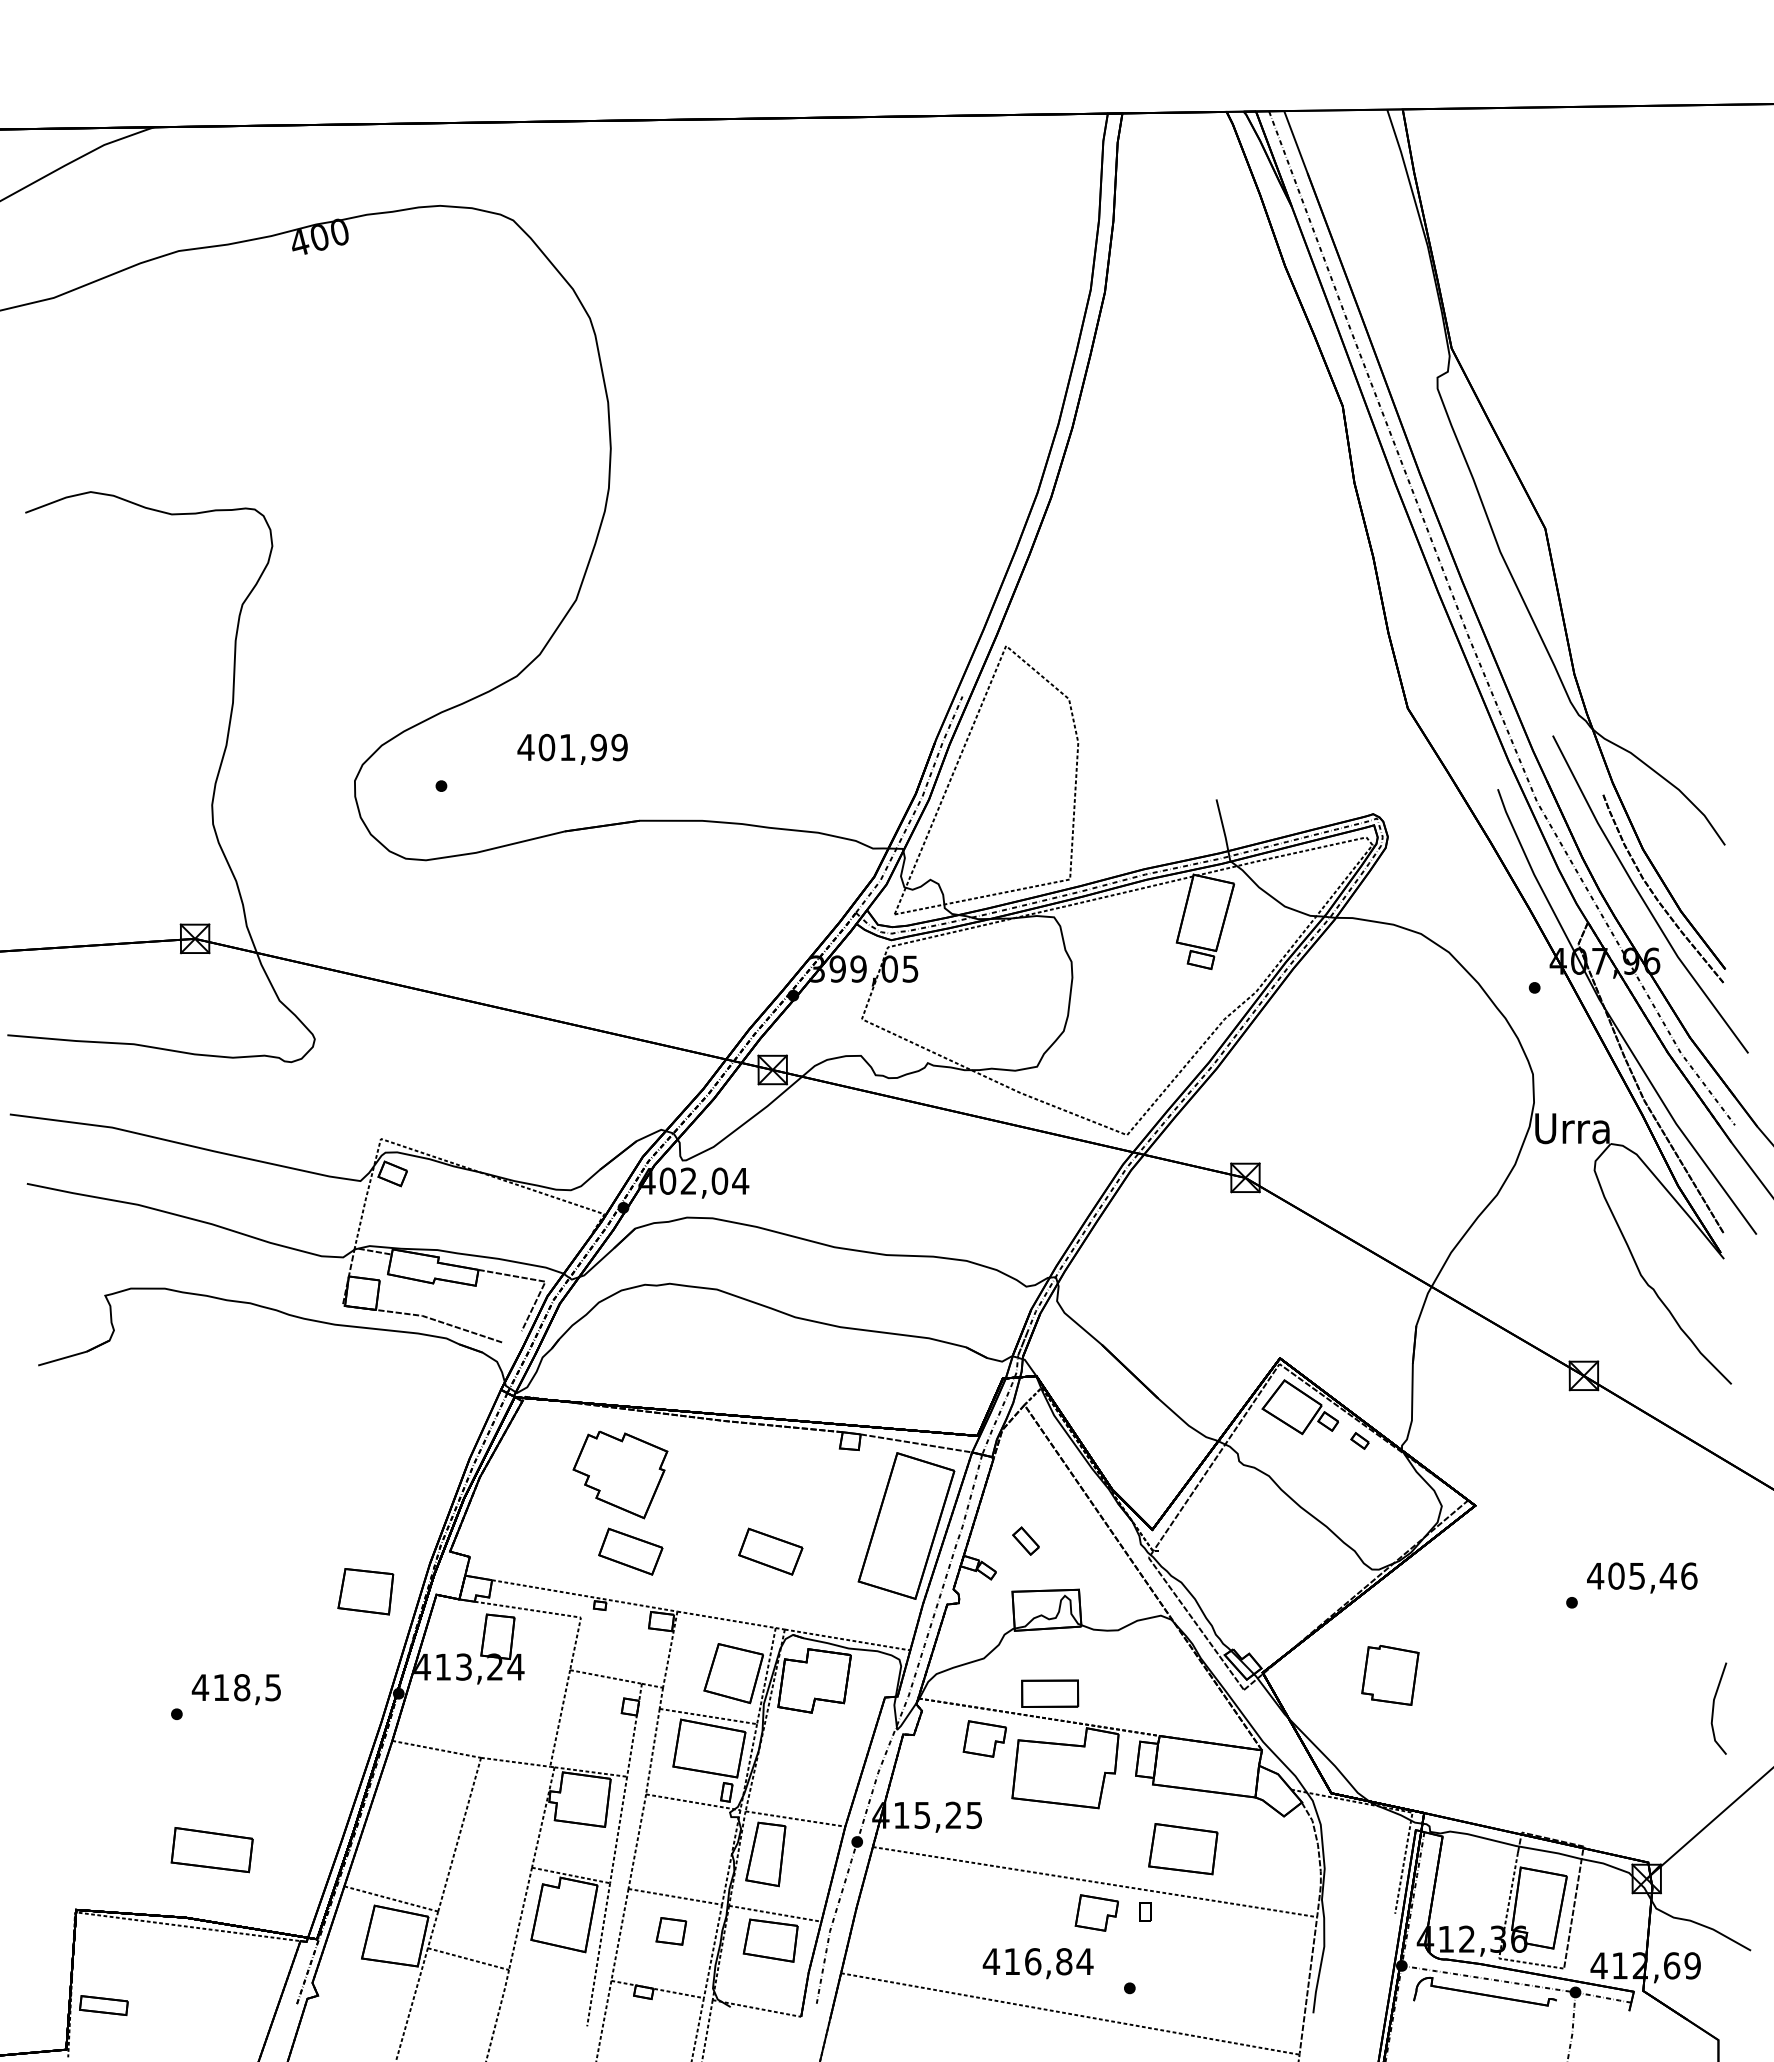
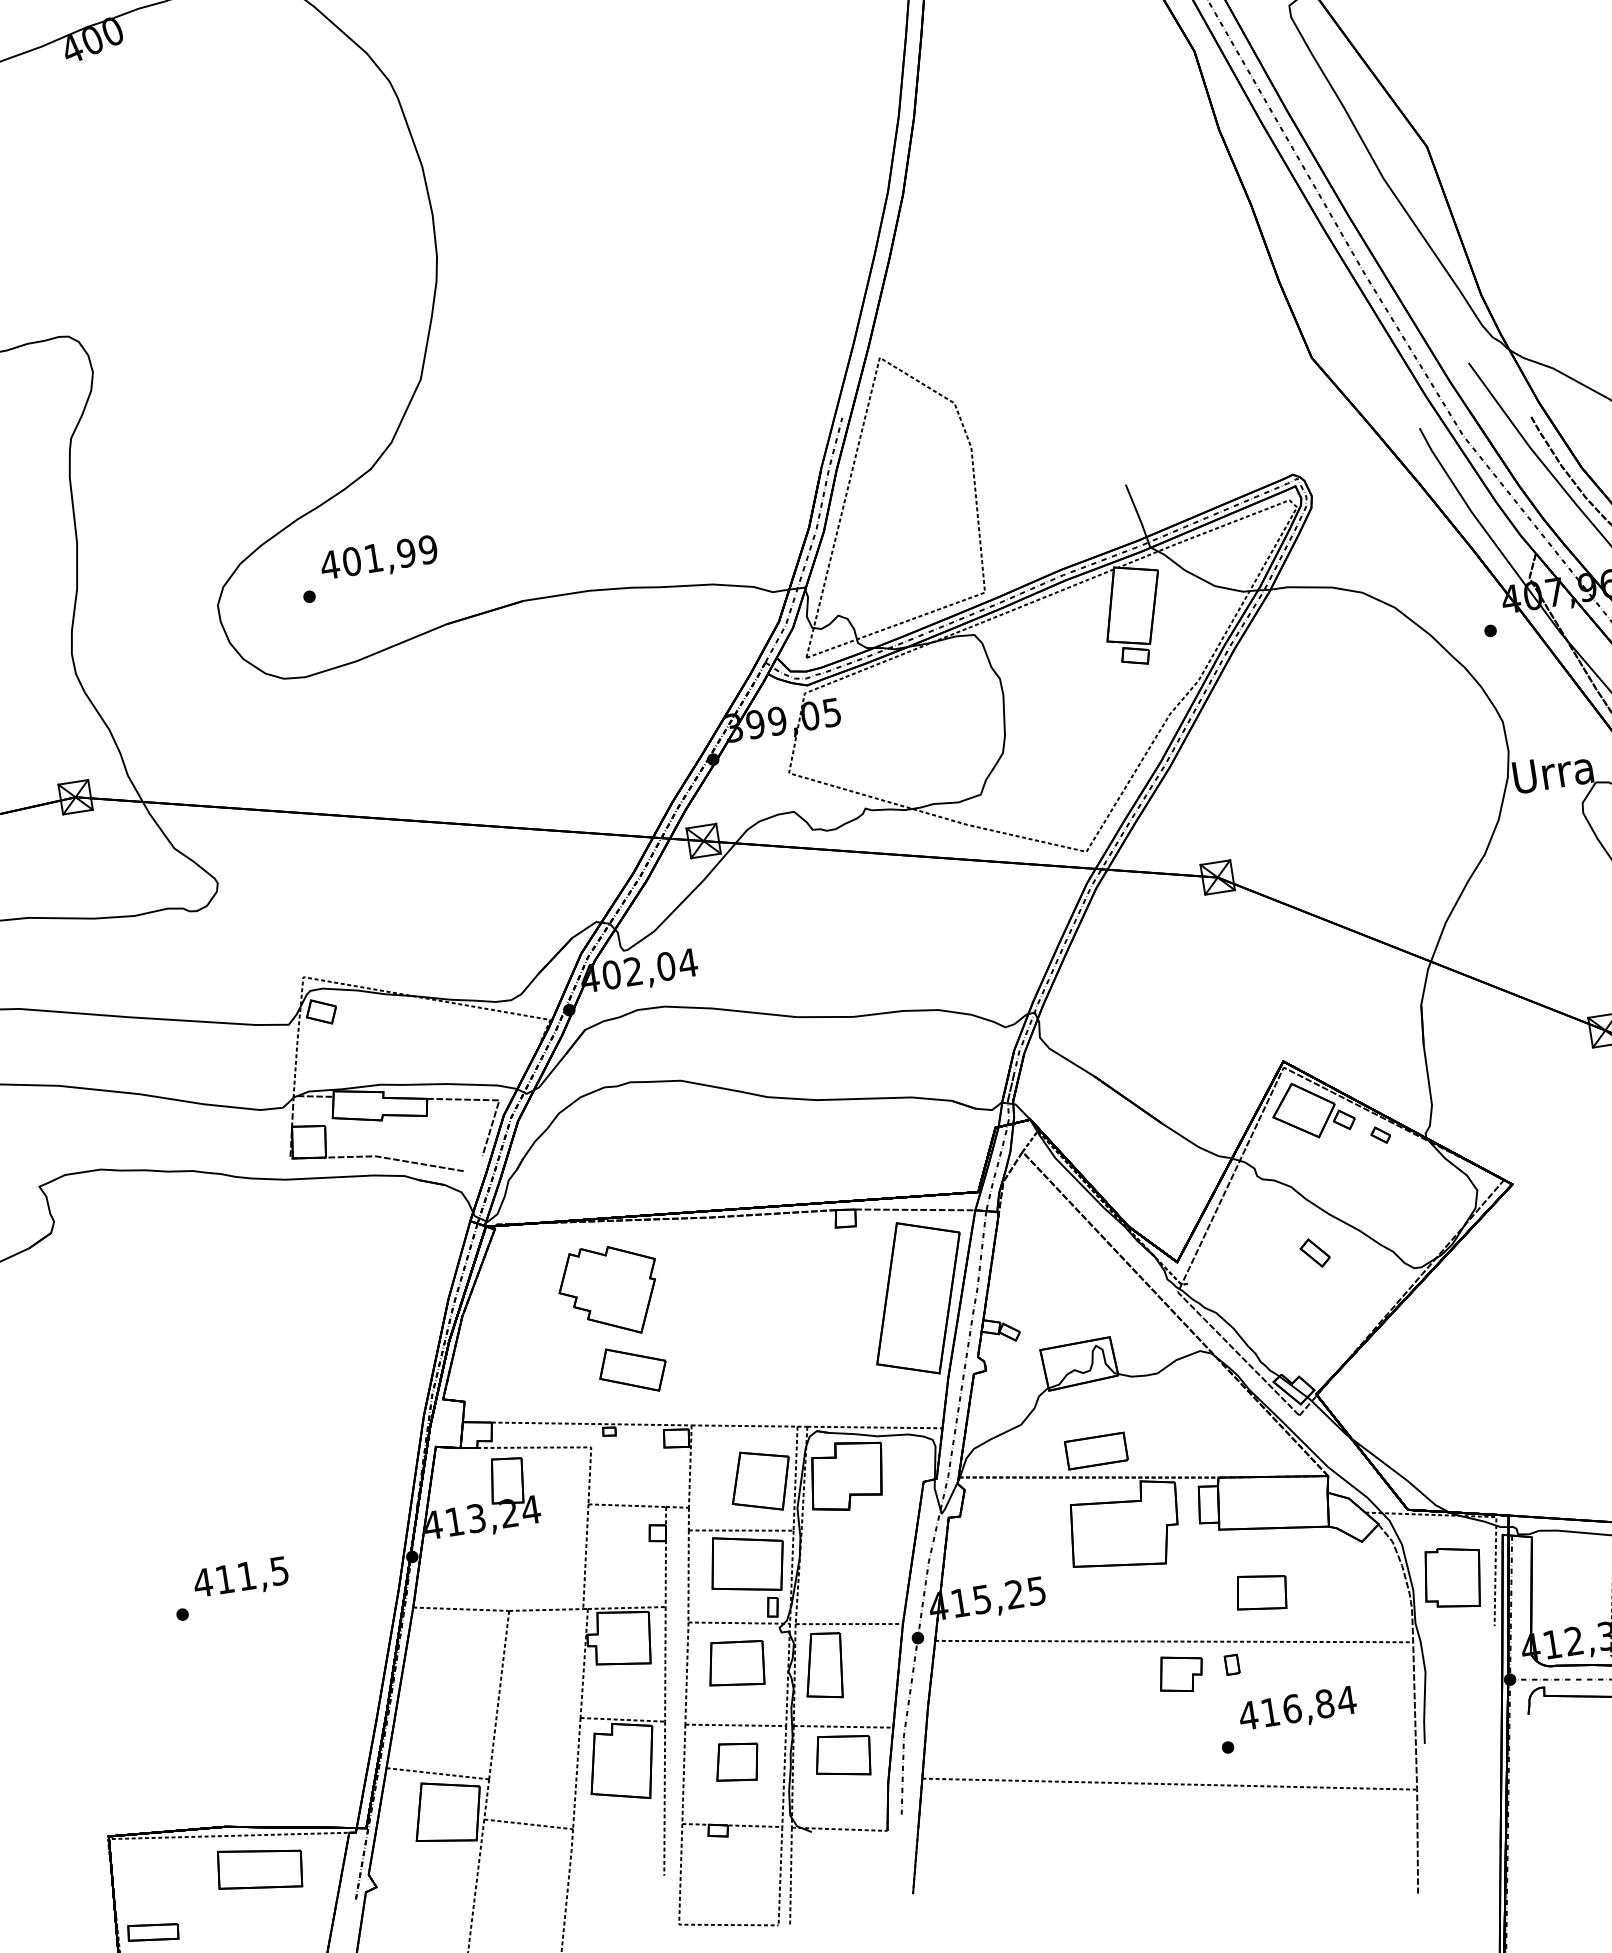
text: (572, 748) -> (378, 558), moved
part: (1025, 1540) -> (1314, 1252), moved
part: (770, 1551) -> (779, 1347), removed
part: (365, 1591) -> (736, 1663), moved
part: (1390, 1675) -> (1453, 1578), moved
text: (242, 1687) -> (247, 1575), 418,5 -> 411,5
part: (984, 1738) -> (1034, 1508), removed
part: (1183, 1848) -> (1261, 1591), size x0.71
part: (211, 1850) -> (259, 1869), moved
part: (671, 1931) -> (737, 1762), size x1.43
text: (1037, 1963) -> (1297, 1710), moved

